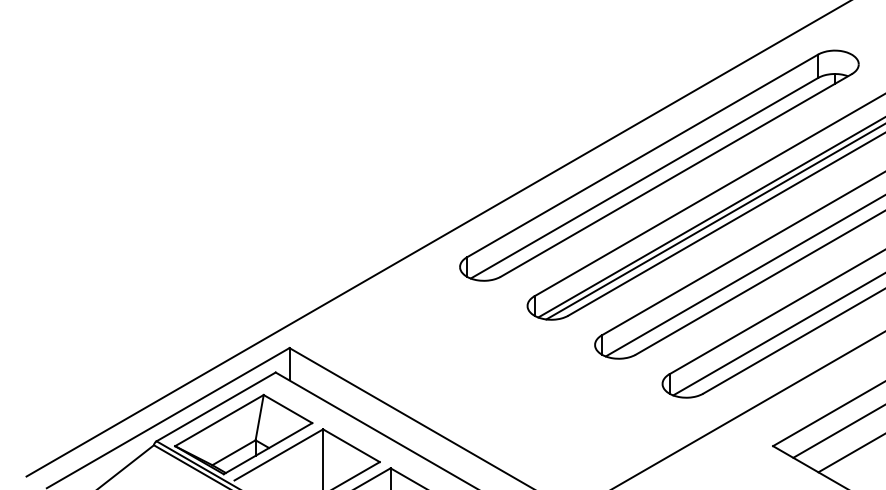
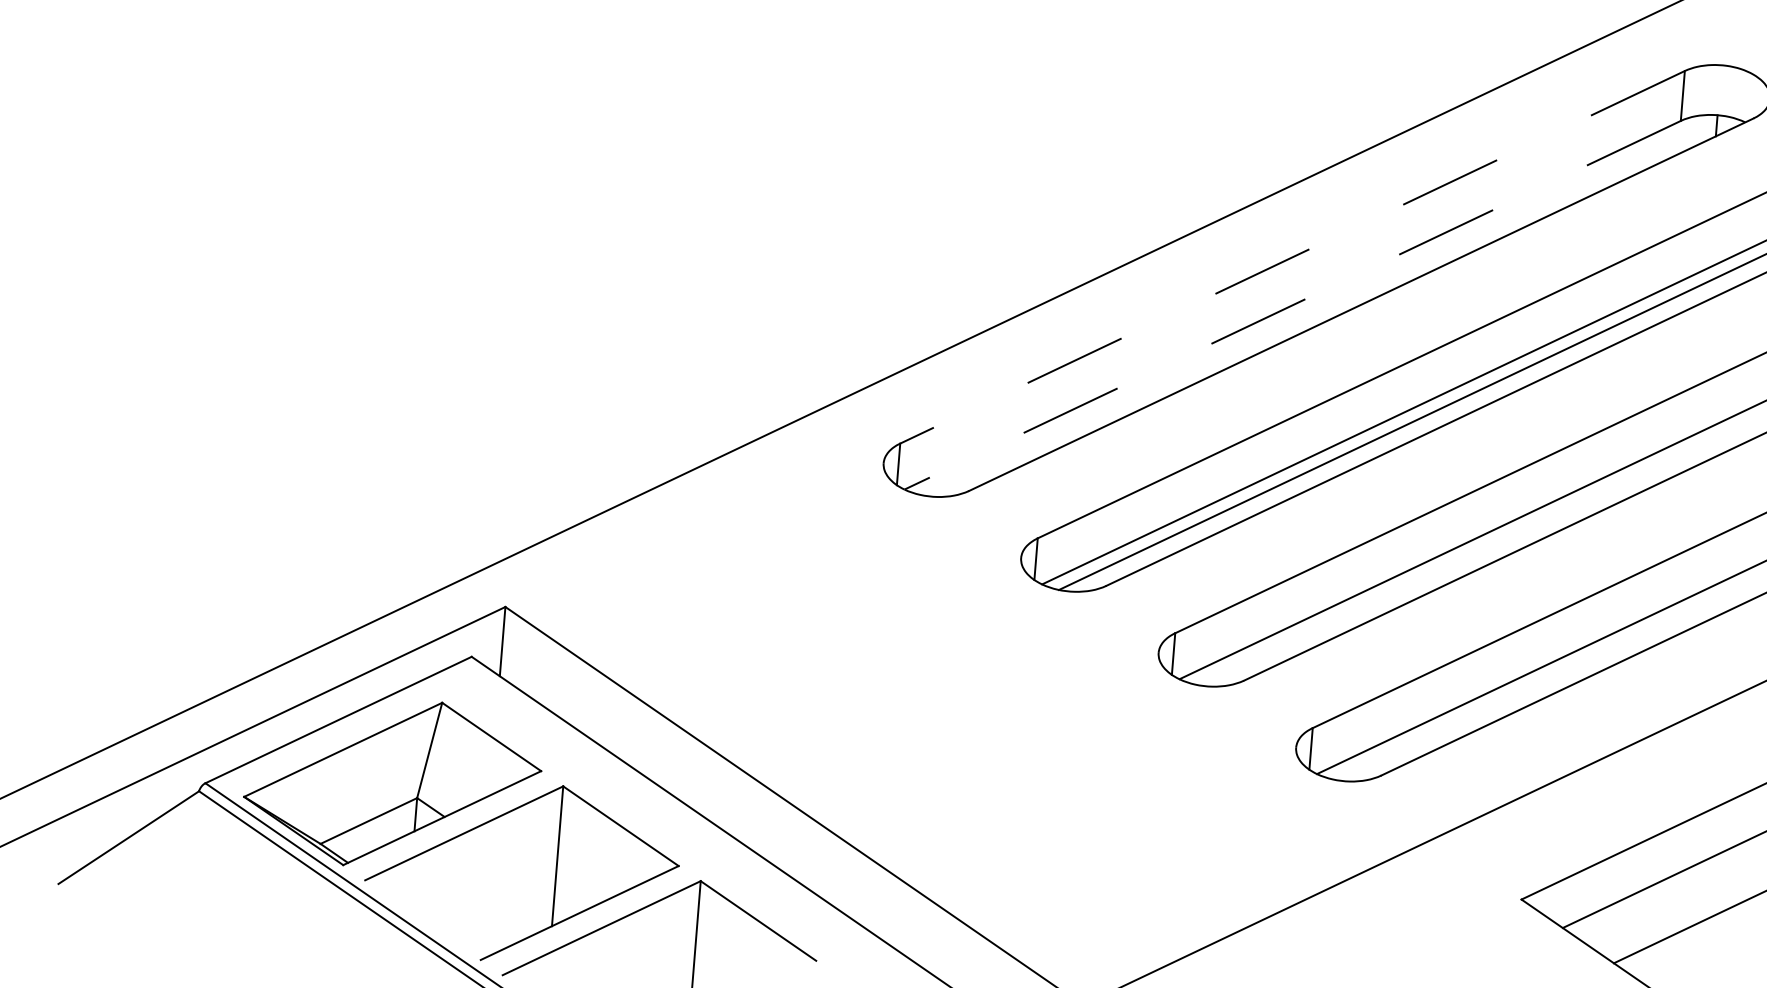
line: (642, 155) -> (1292, 256), solid -> dashed
line: (644, 178) -> (1292, 305), solid -> dashed

